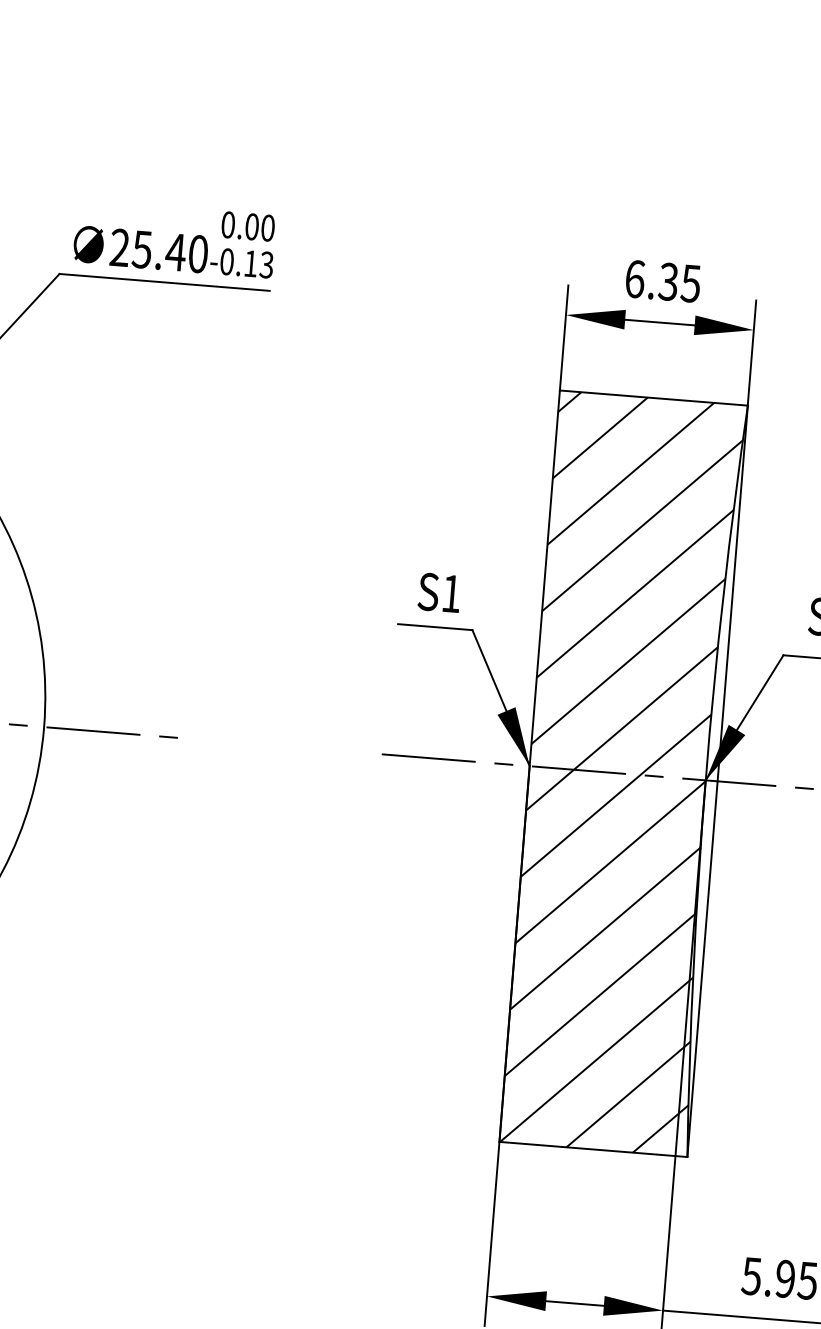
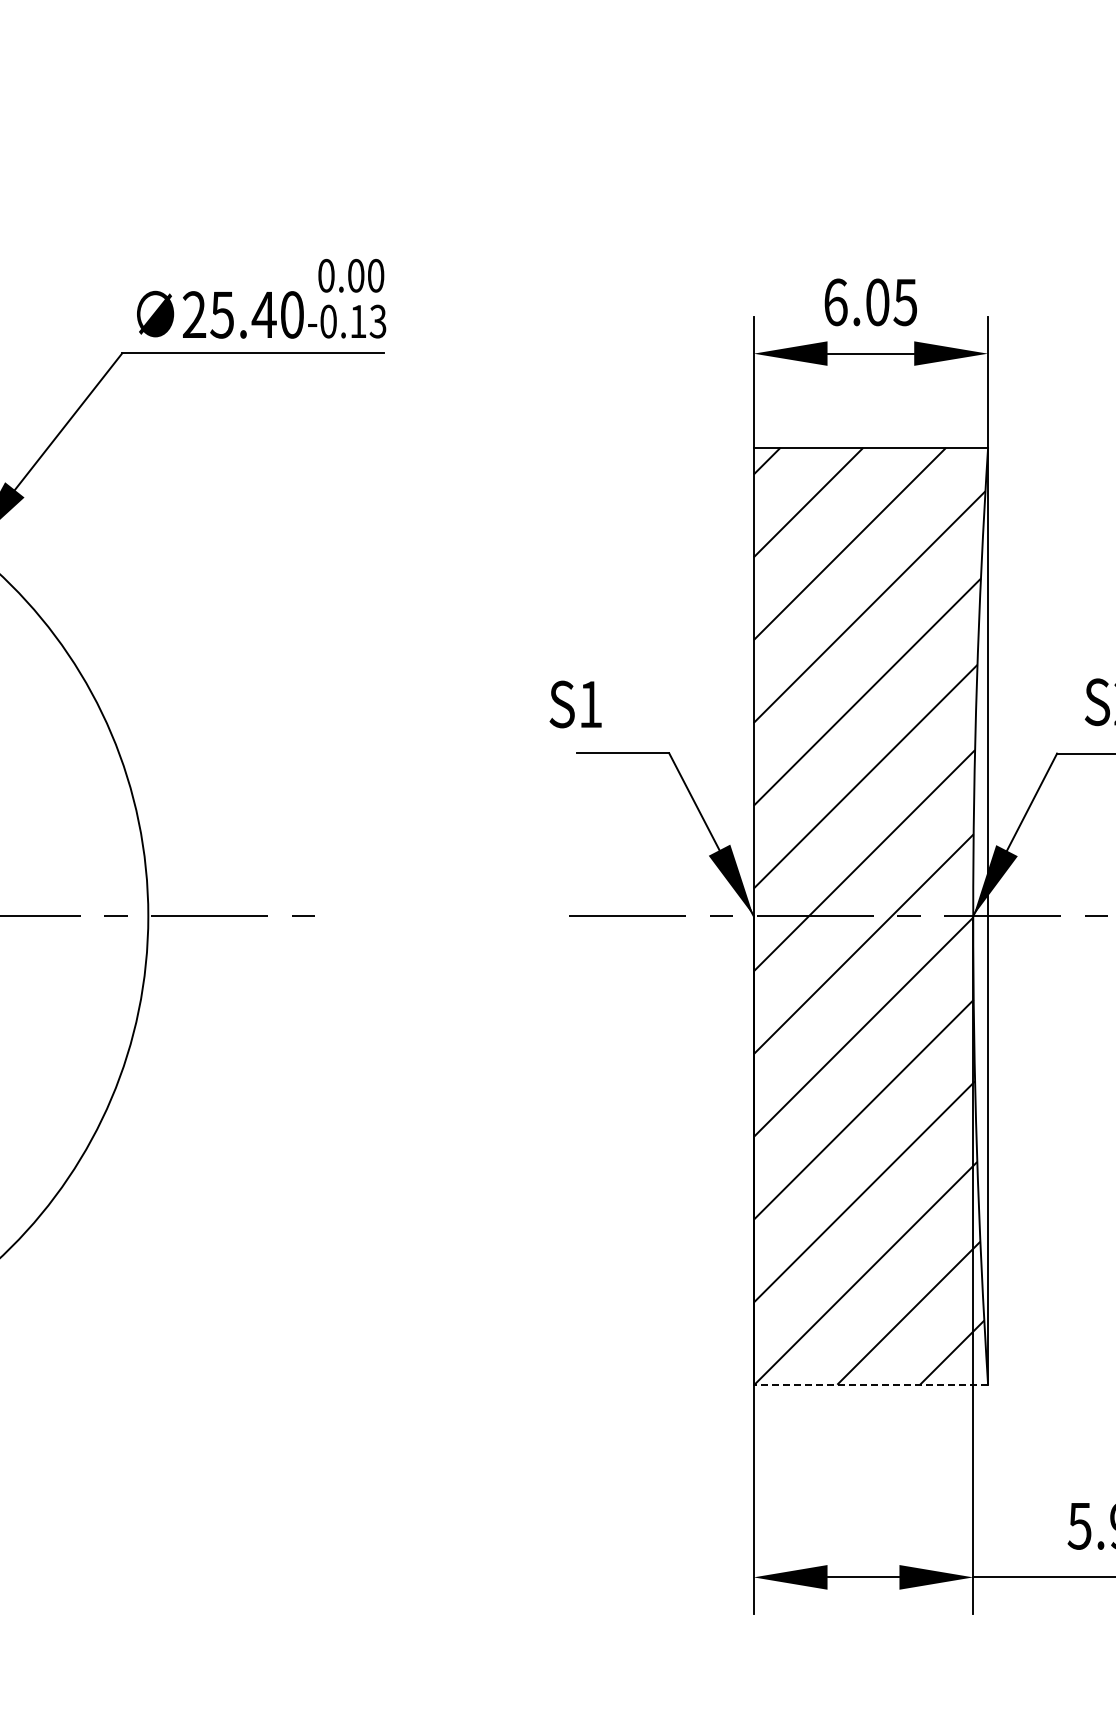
text: (668, 281) -> (877, 302), 6.35 -> 6.05
text: (439, 592) -> (575, 704), moved
line: (593, 1149) -> (870, 1384), solid -> dashed

